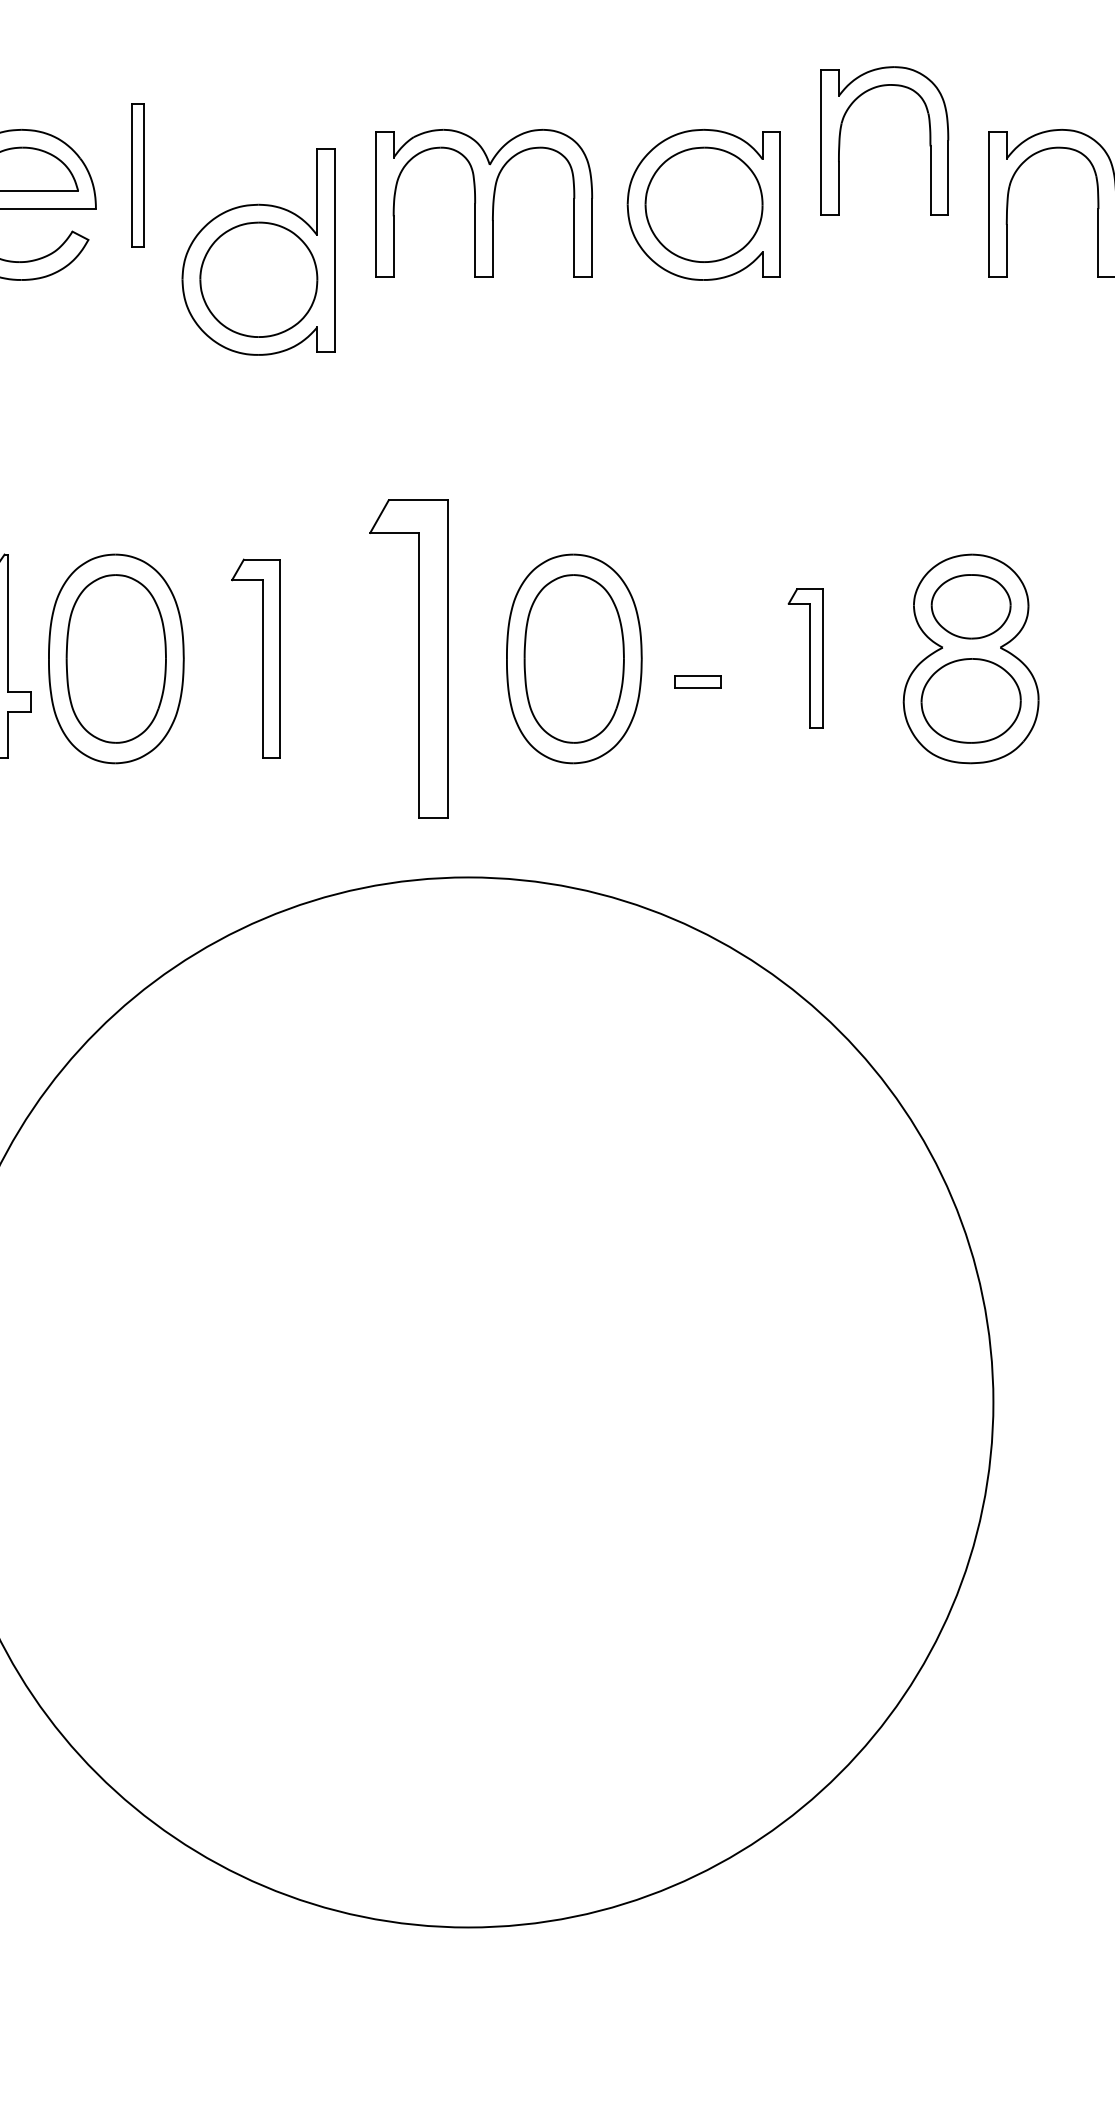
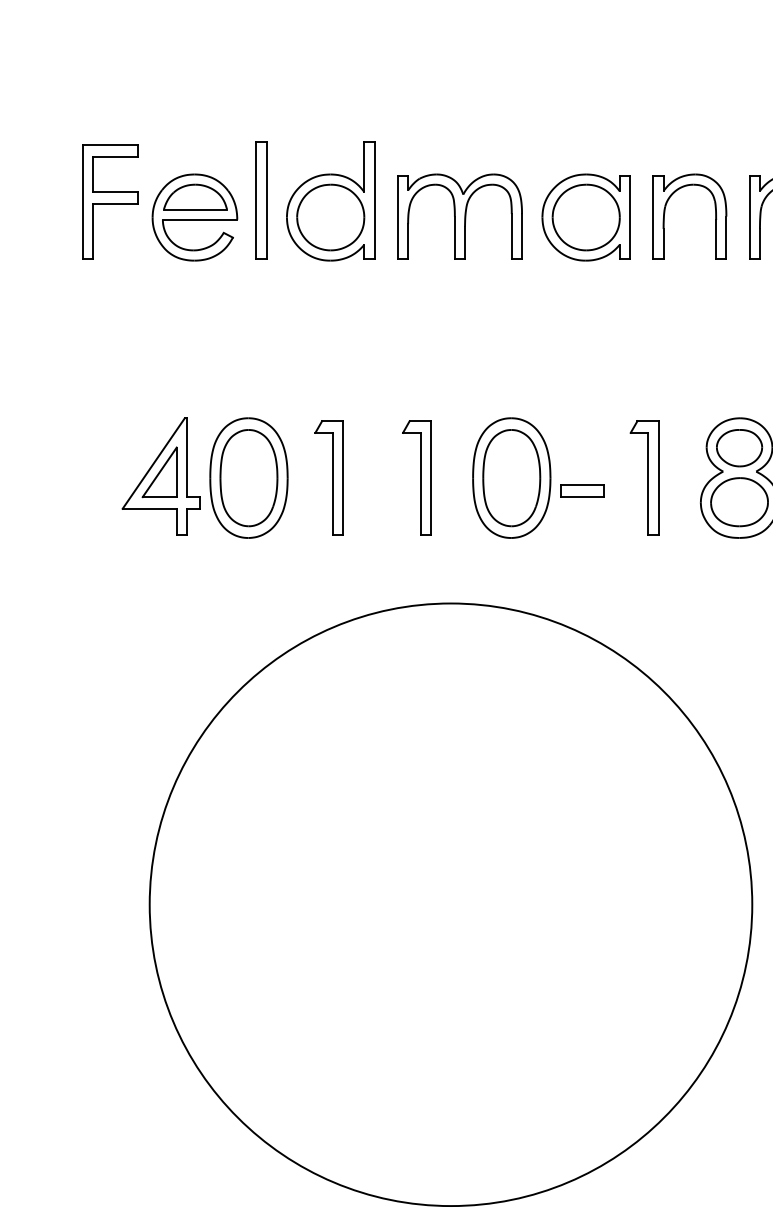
part: (842, 135) -> (665, 213), moved
part: (138, 175) -> (261, 200), size x1.43
part: (258, 251) -> (330, 201), moved
part: (408, 657) -> (416, 477), size x0.62
part: (805, 657) -> (644, 477), size x1.43
part: (697, 680) -> (582, 490), size x1.67

